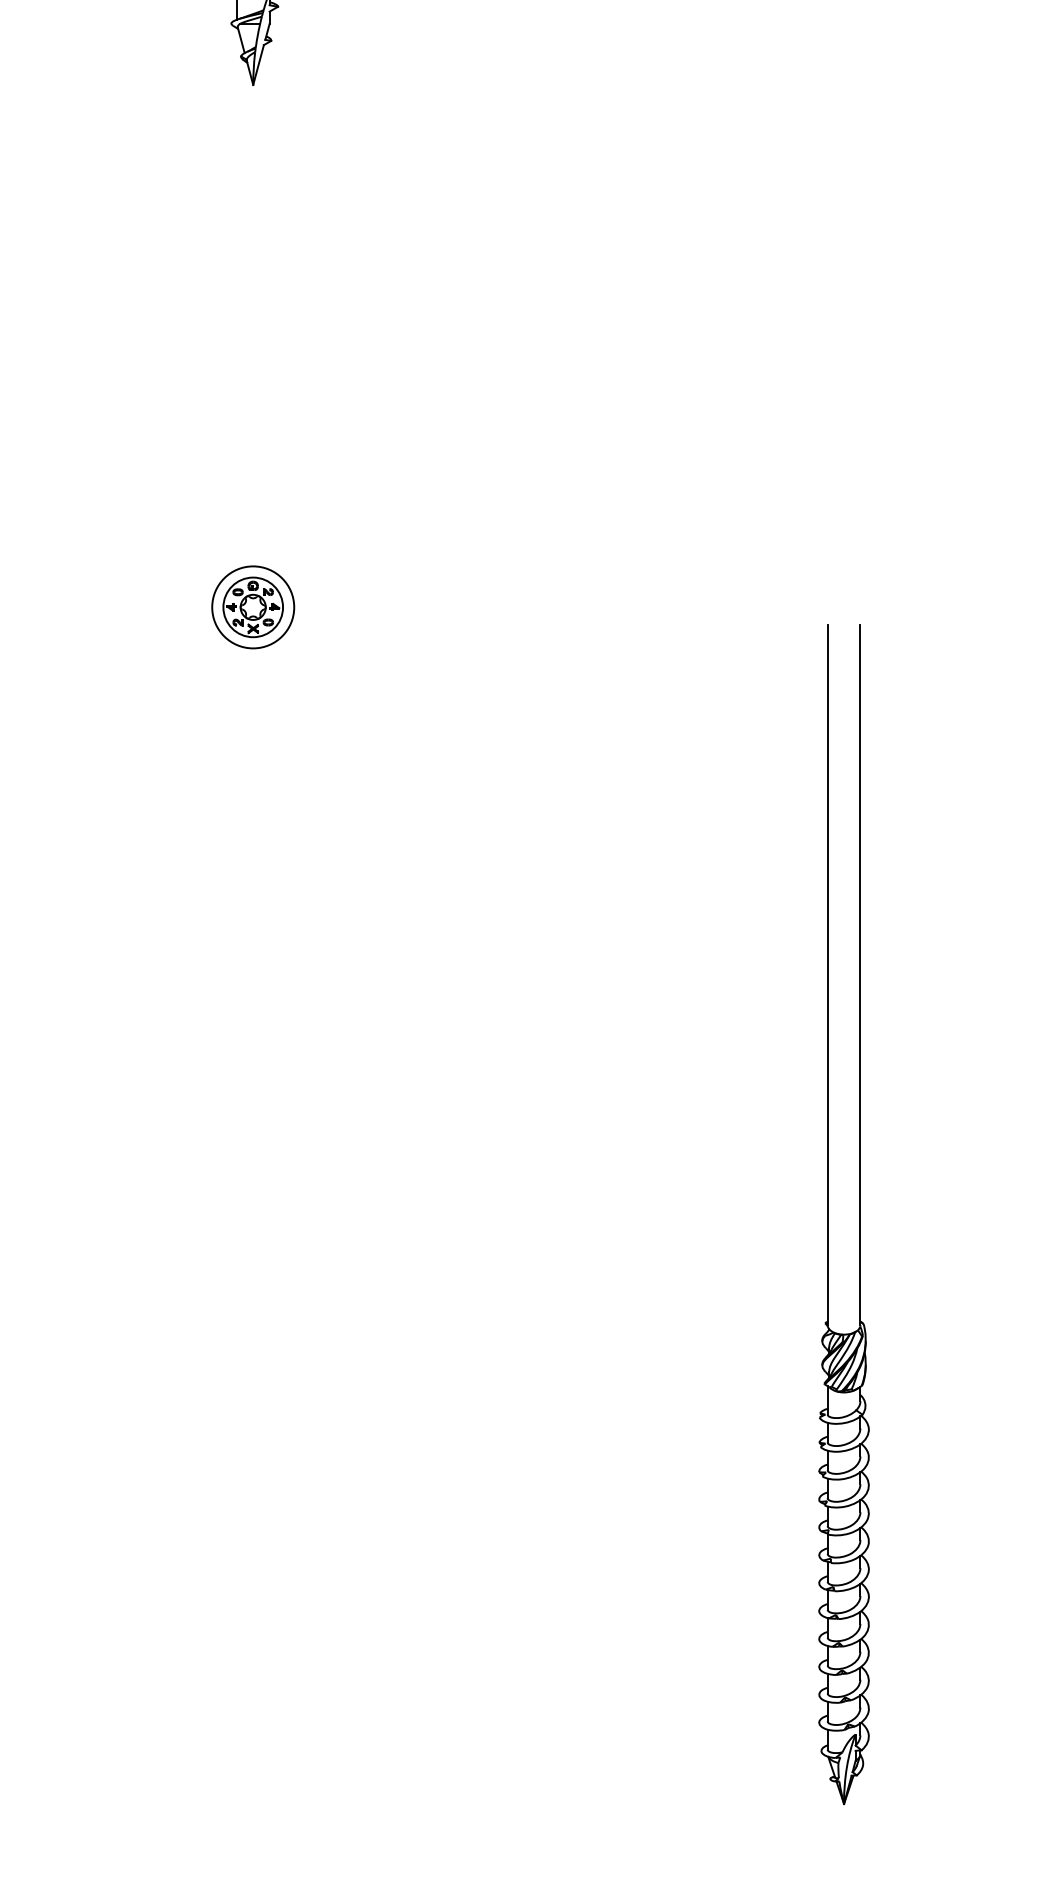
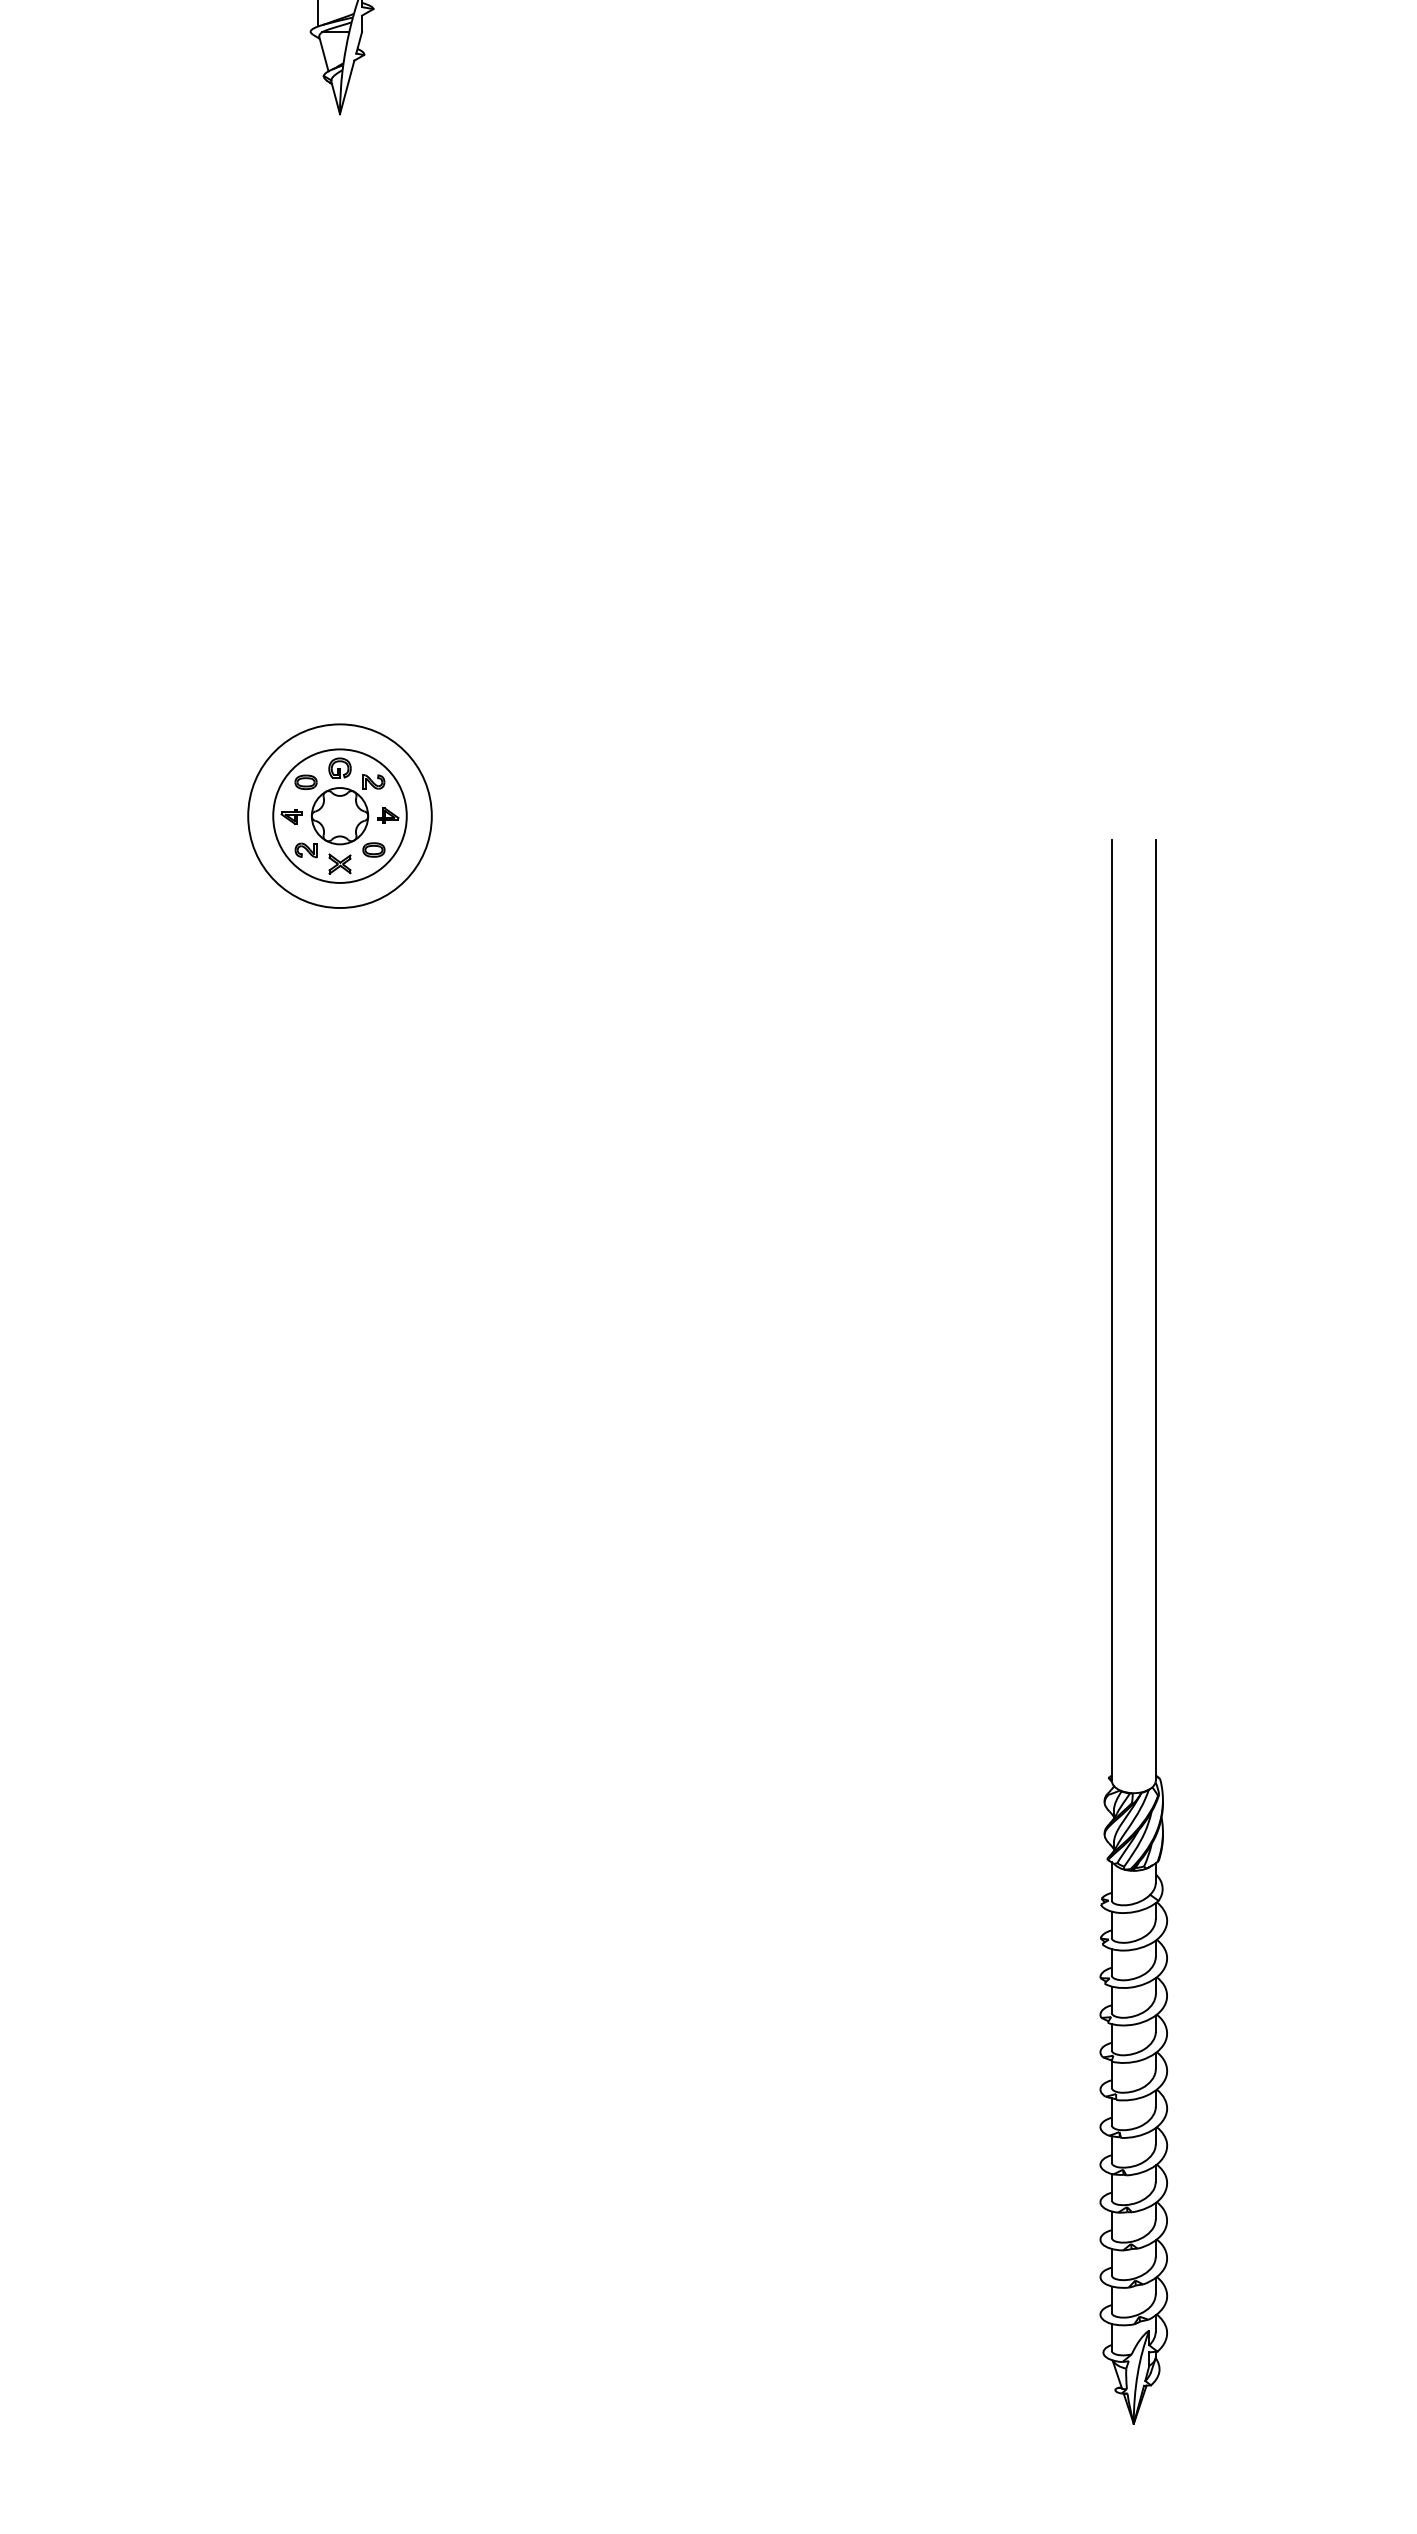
part: (252, 606) -> (339, 815), size x1.67

